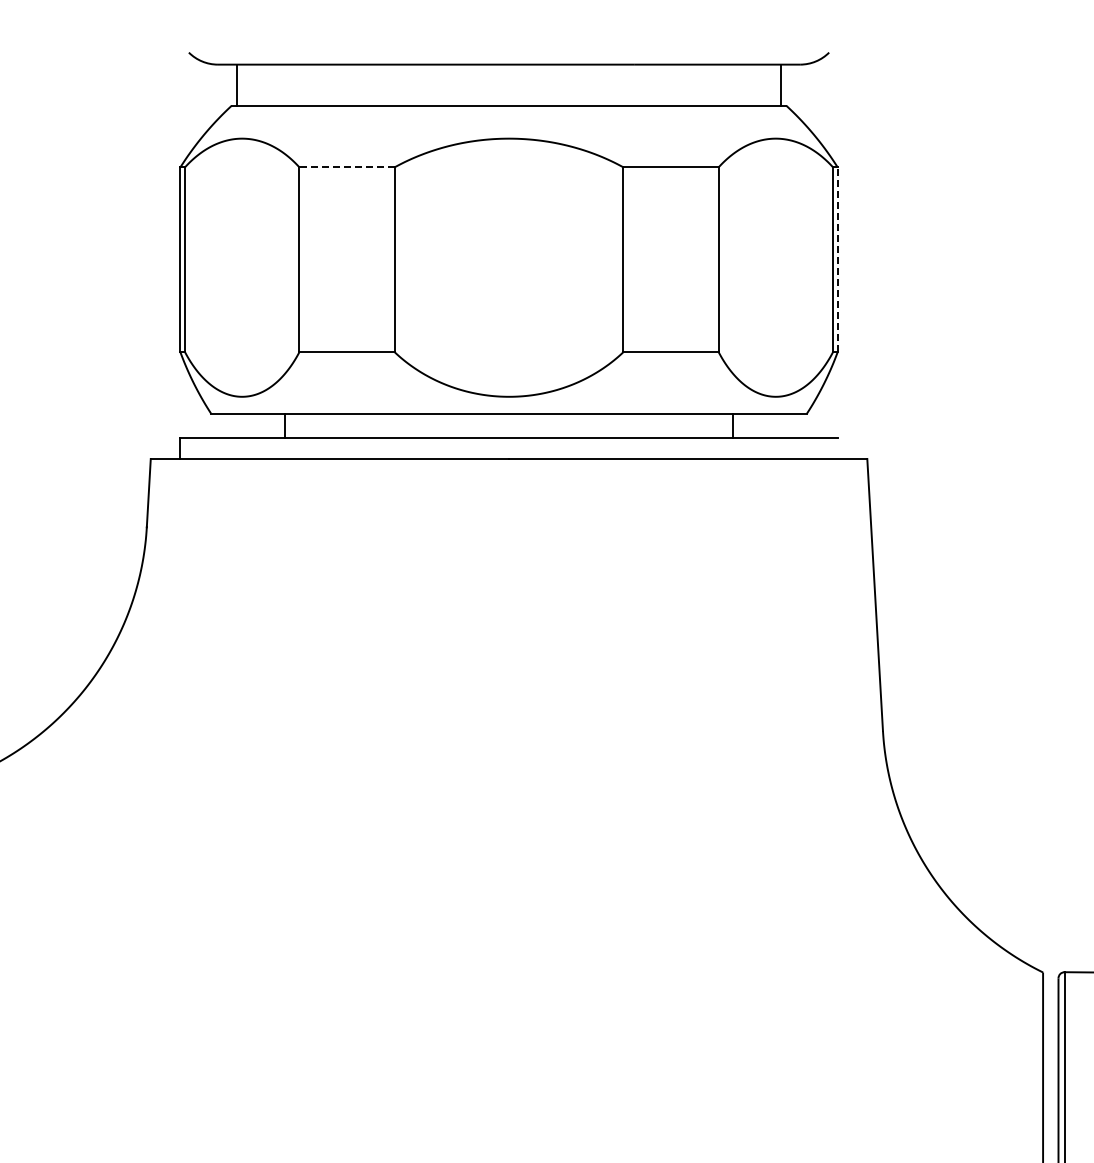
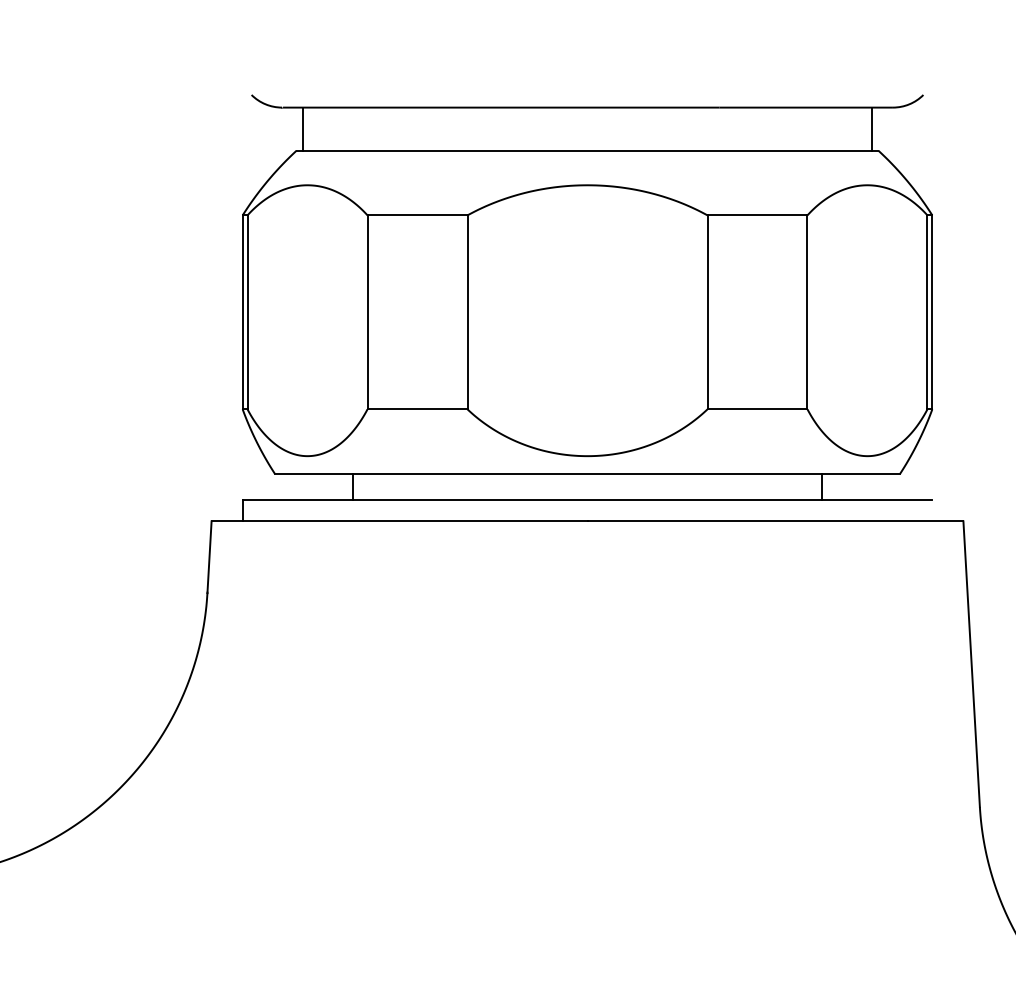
line: (347, 167) -> (418, 215), dashed -> solid
line: (837, 259) -> (932, 312), dashed -> solid

